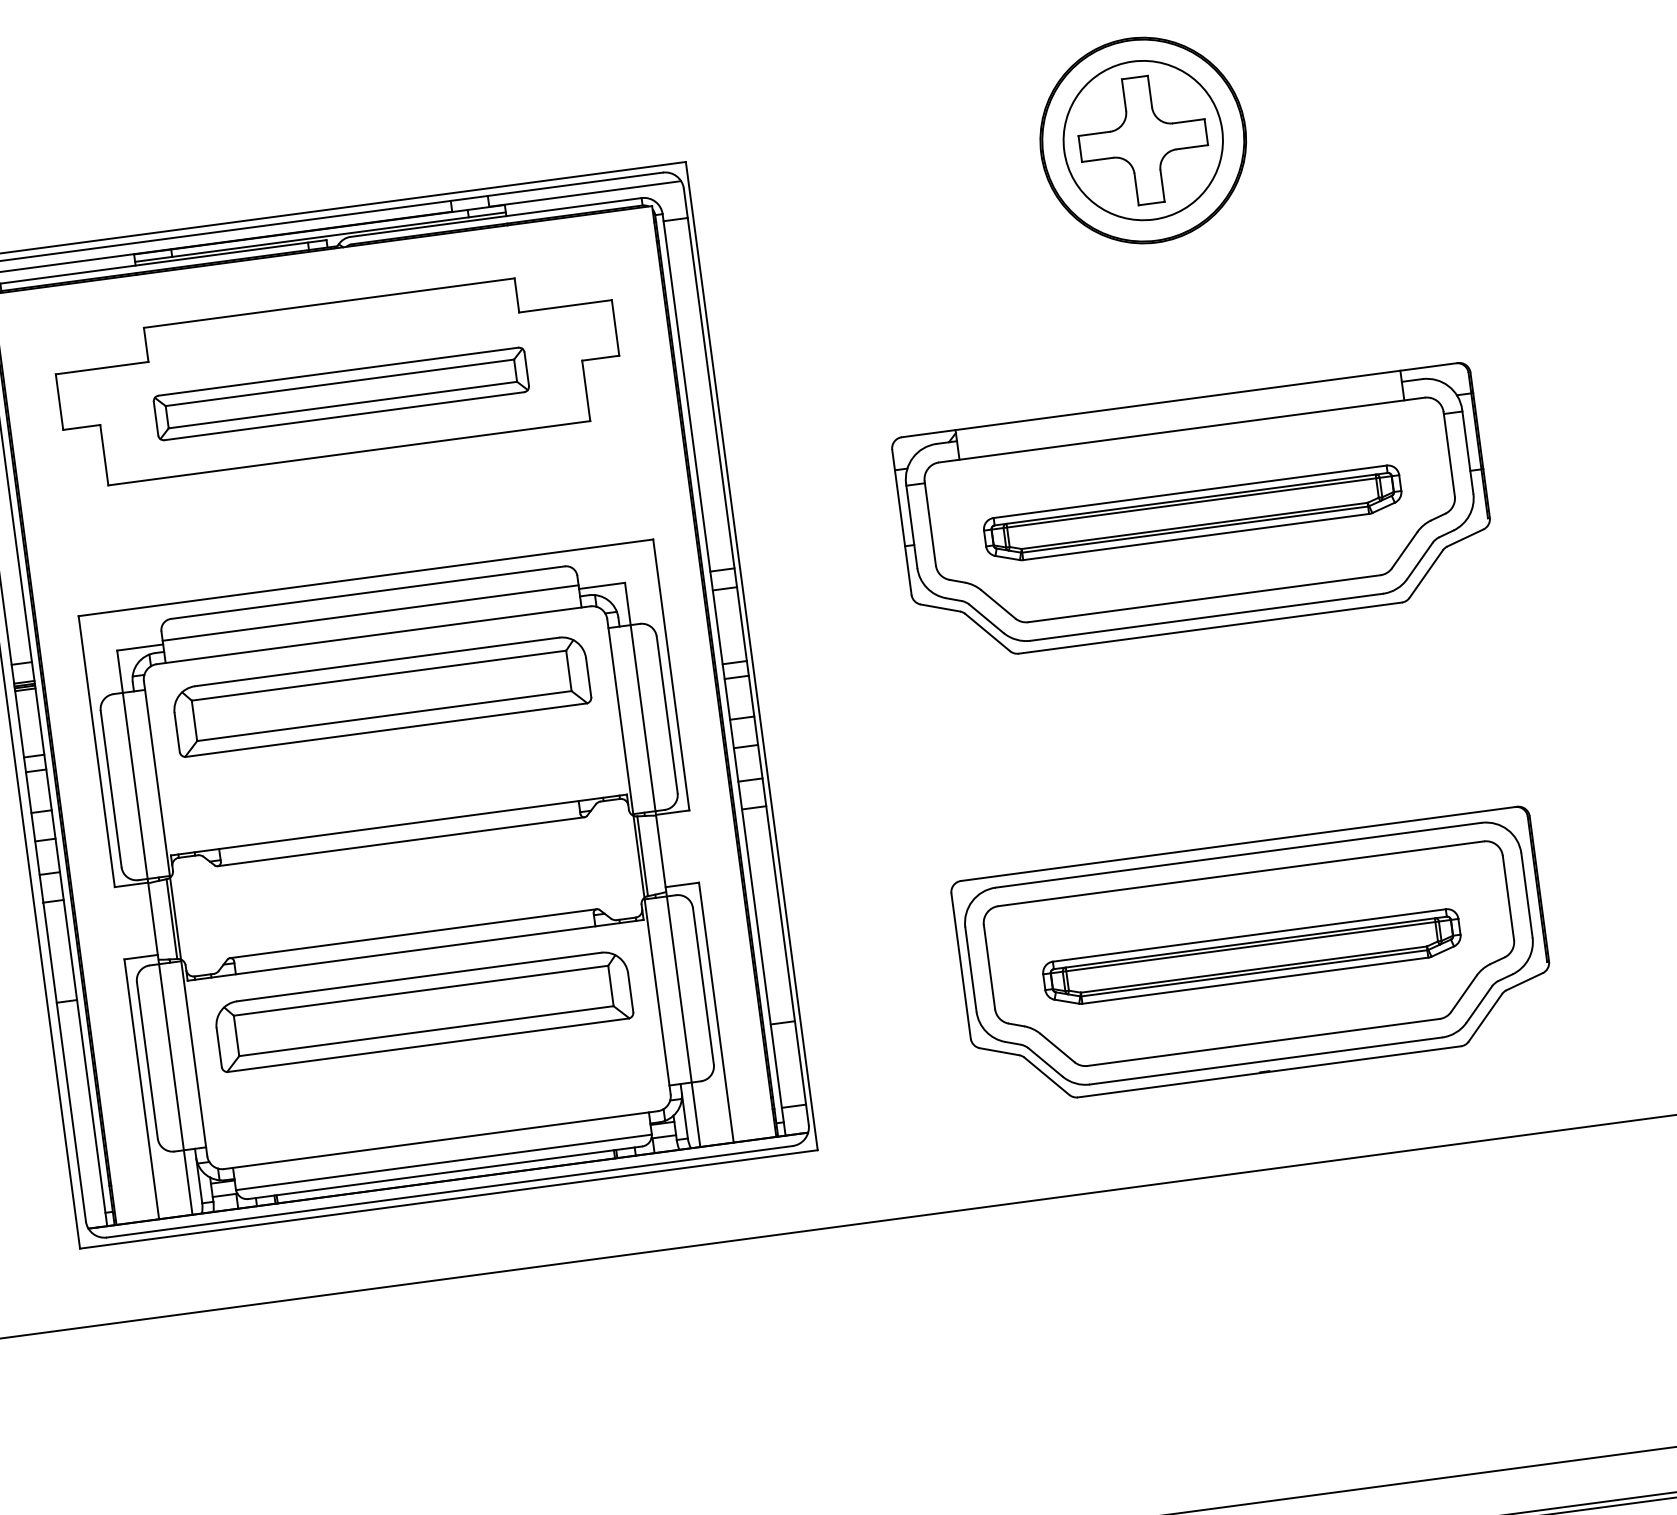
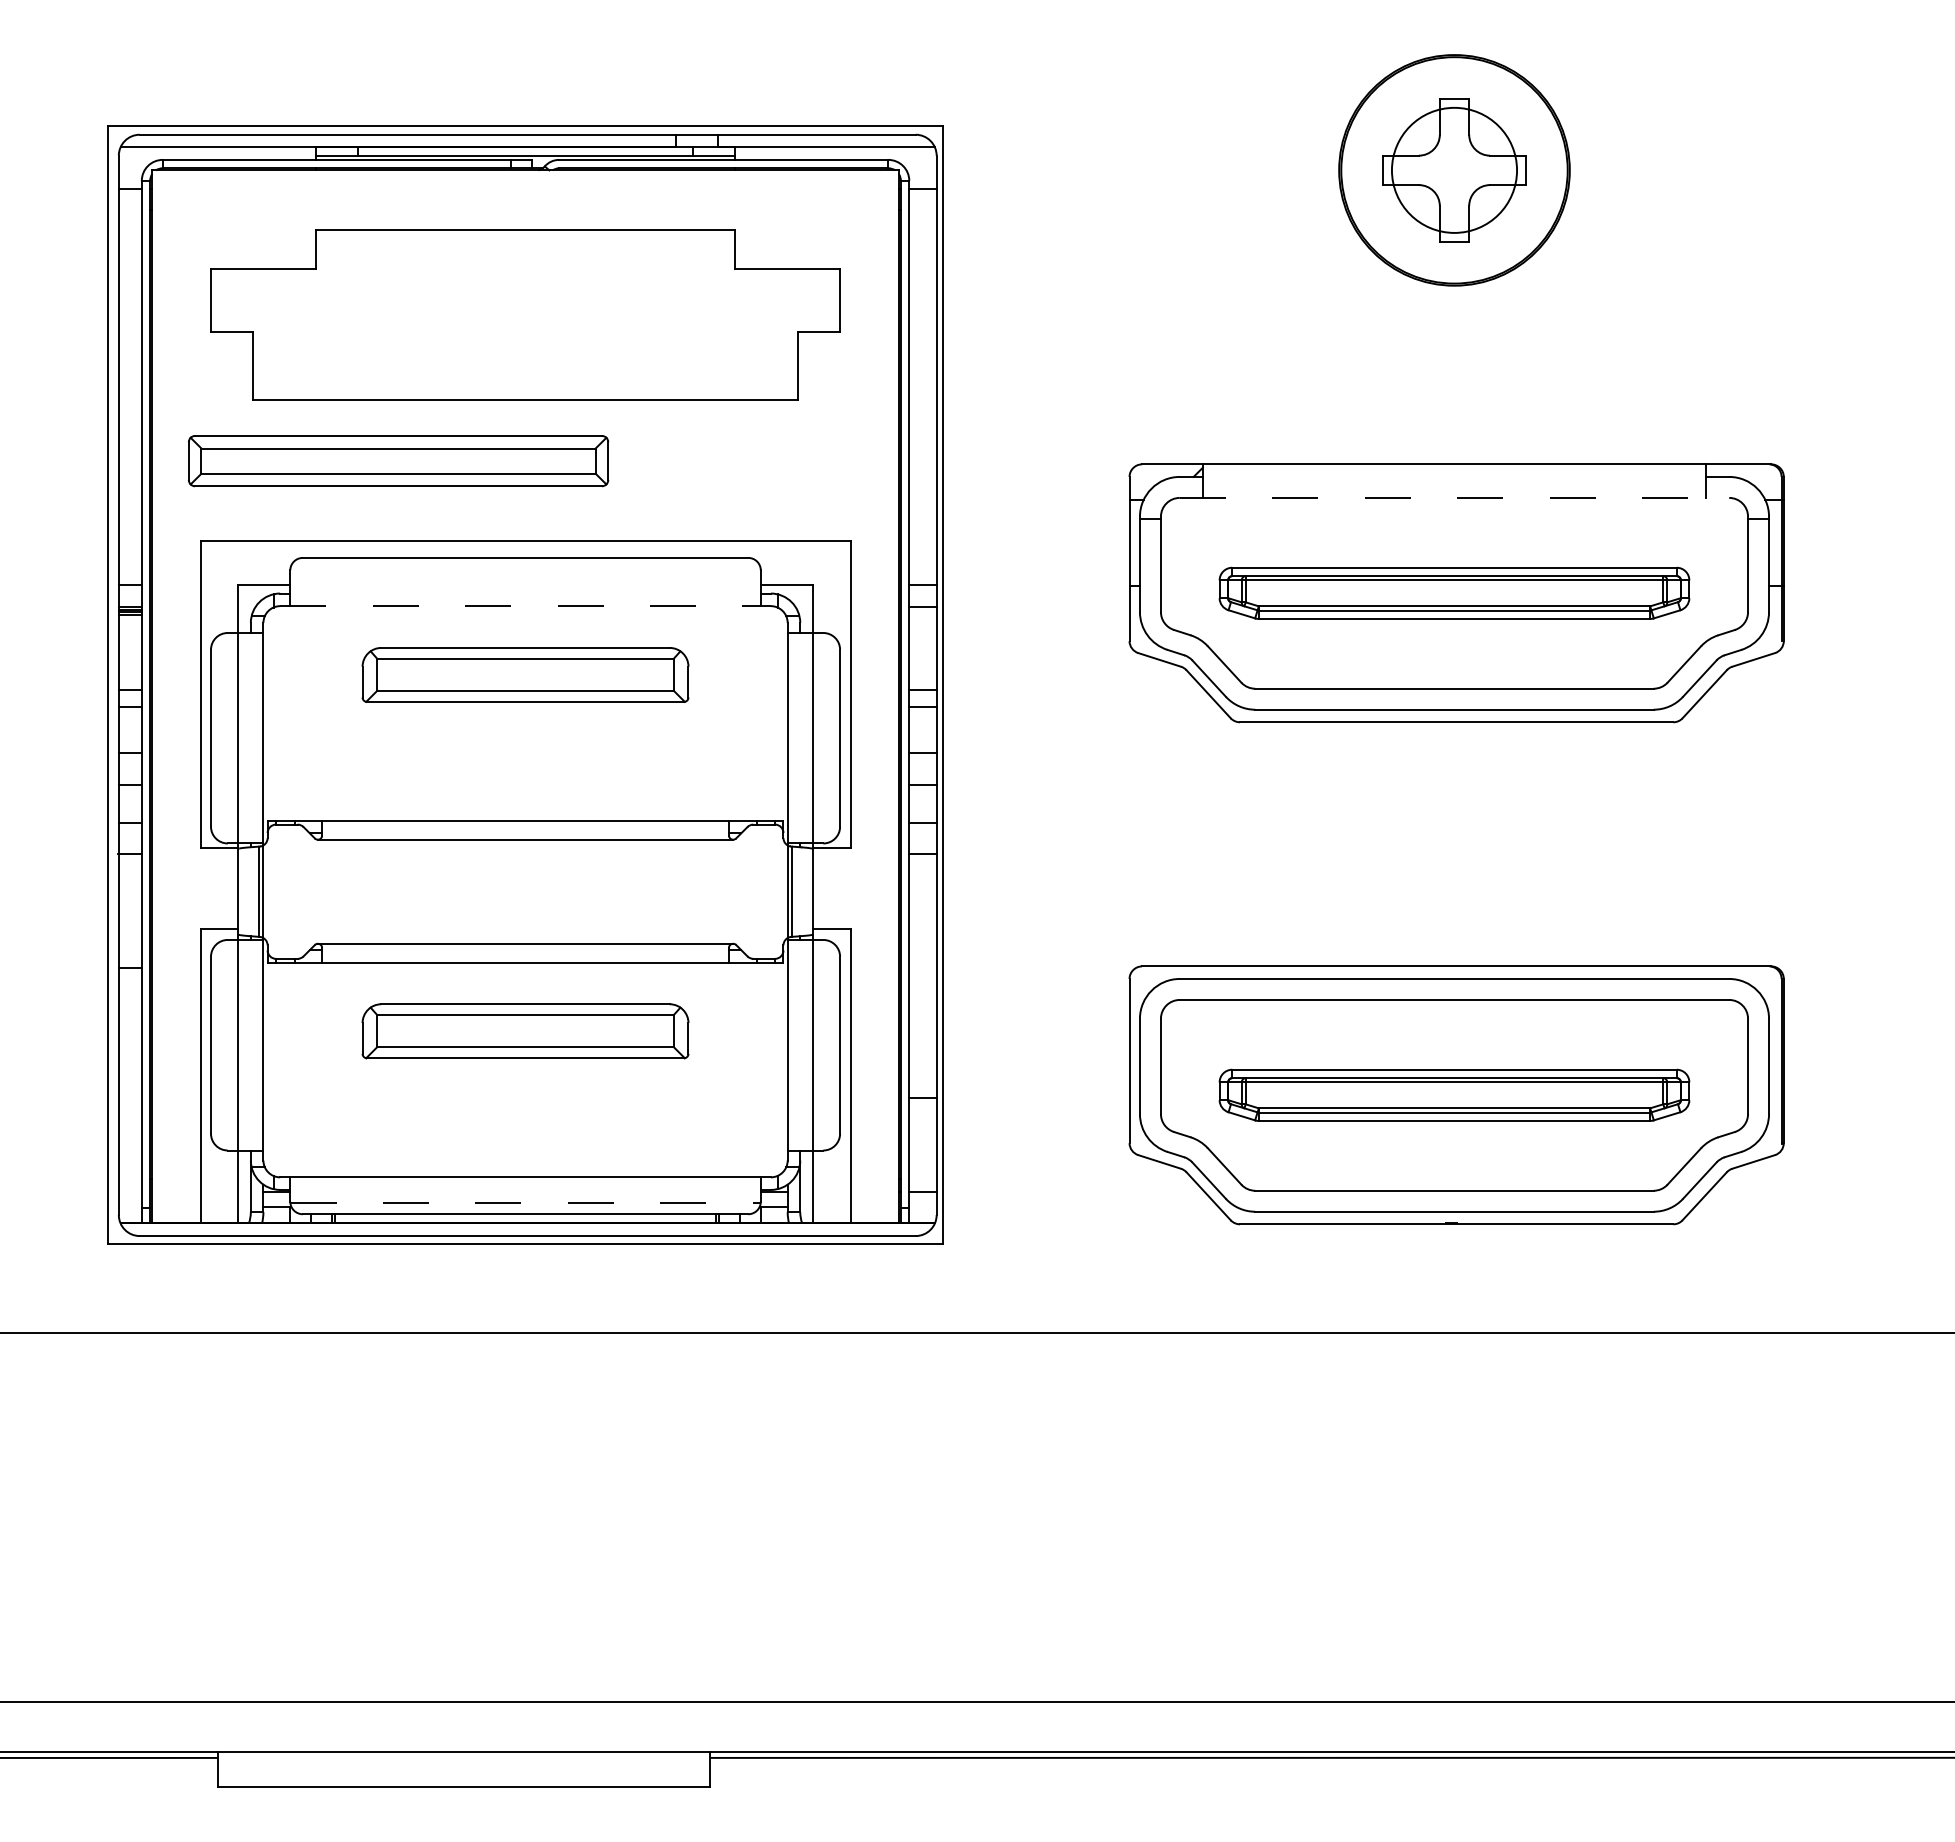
circle: (1143, 140) -> (1454, 170), size x0.7
part: (341, 394) -> (398, 461), moved
line: (1181, 429) -> (1454, 497), solid -> dashed
line: (370, 612) -> (525, 580), removed
line: (374, 635) -> (526, 606), solid -> dashed
part: (381, 695) -> (525, 674), size x0.7
part: (423, 1010) -> (525, 1030), size x0.7
line: (444, 1162) -> (526, 1202), solid -> dashed

